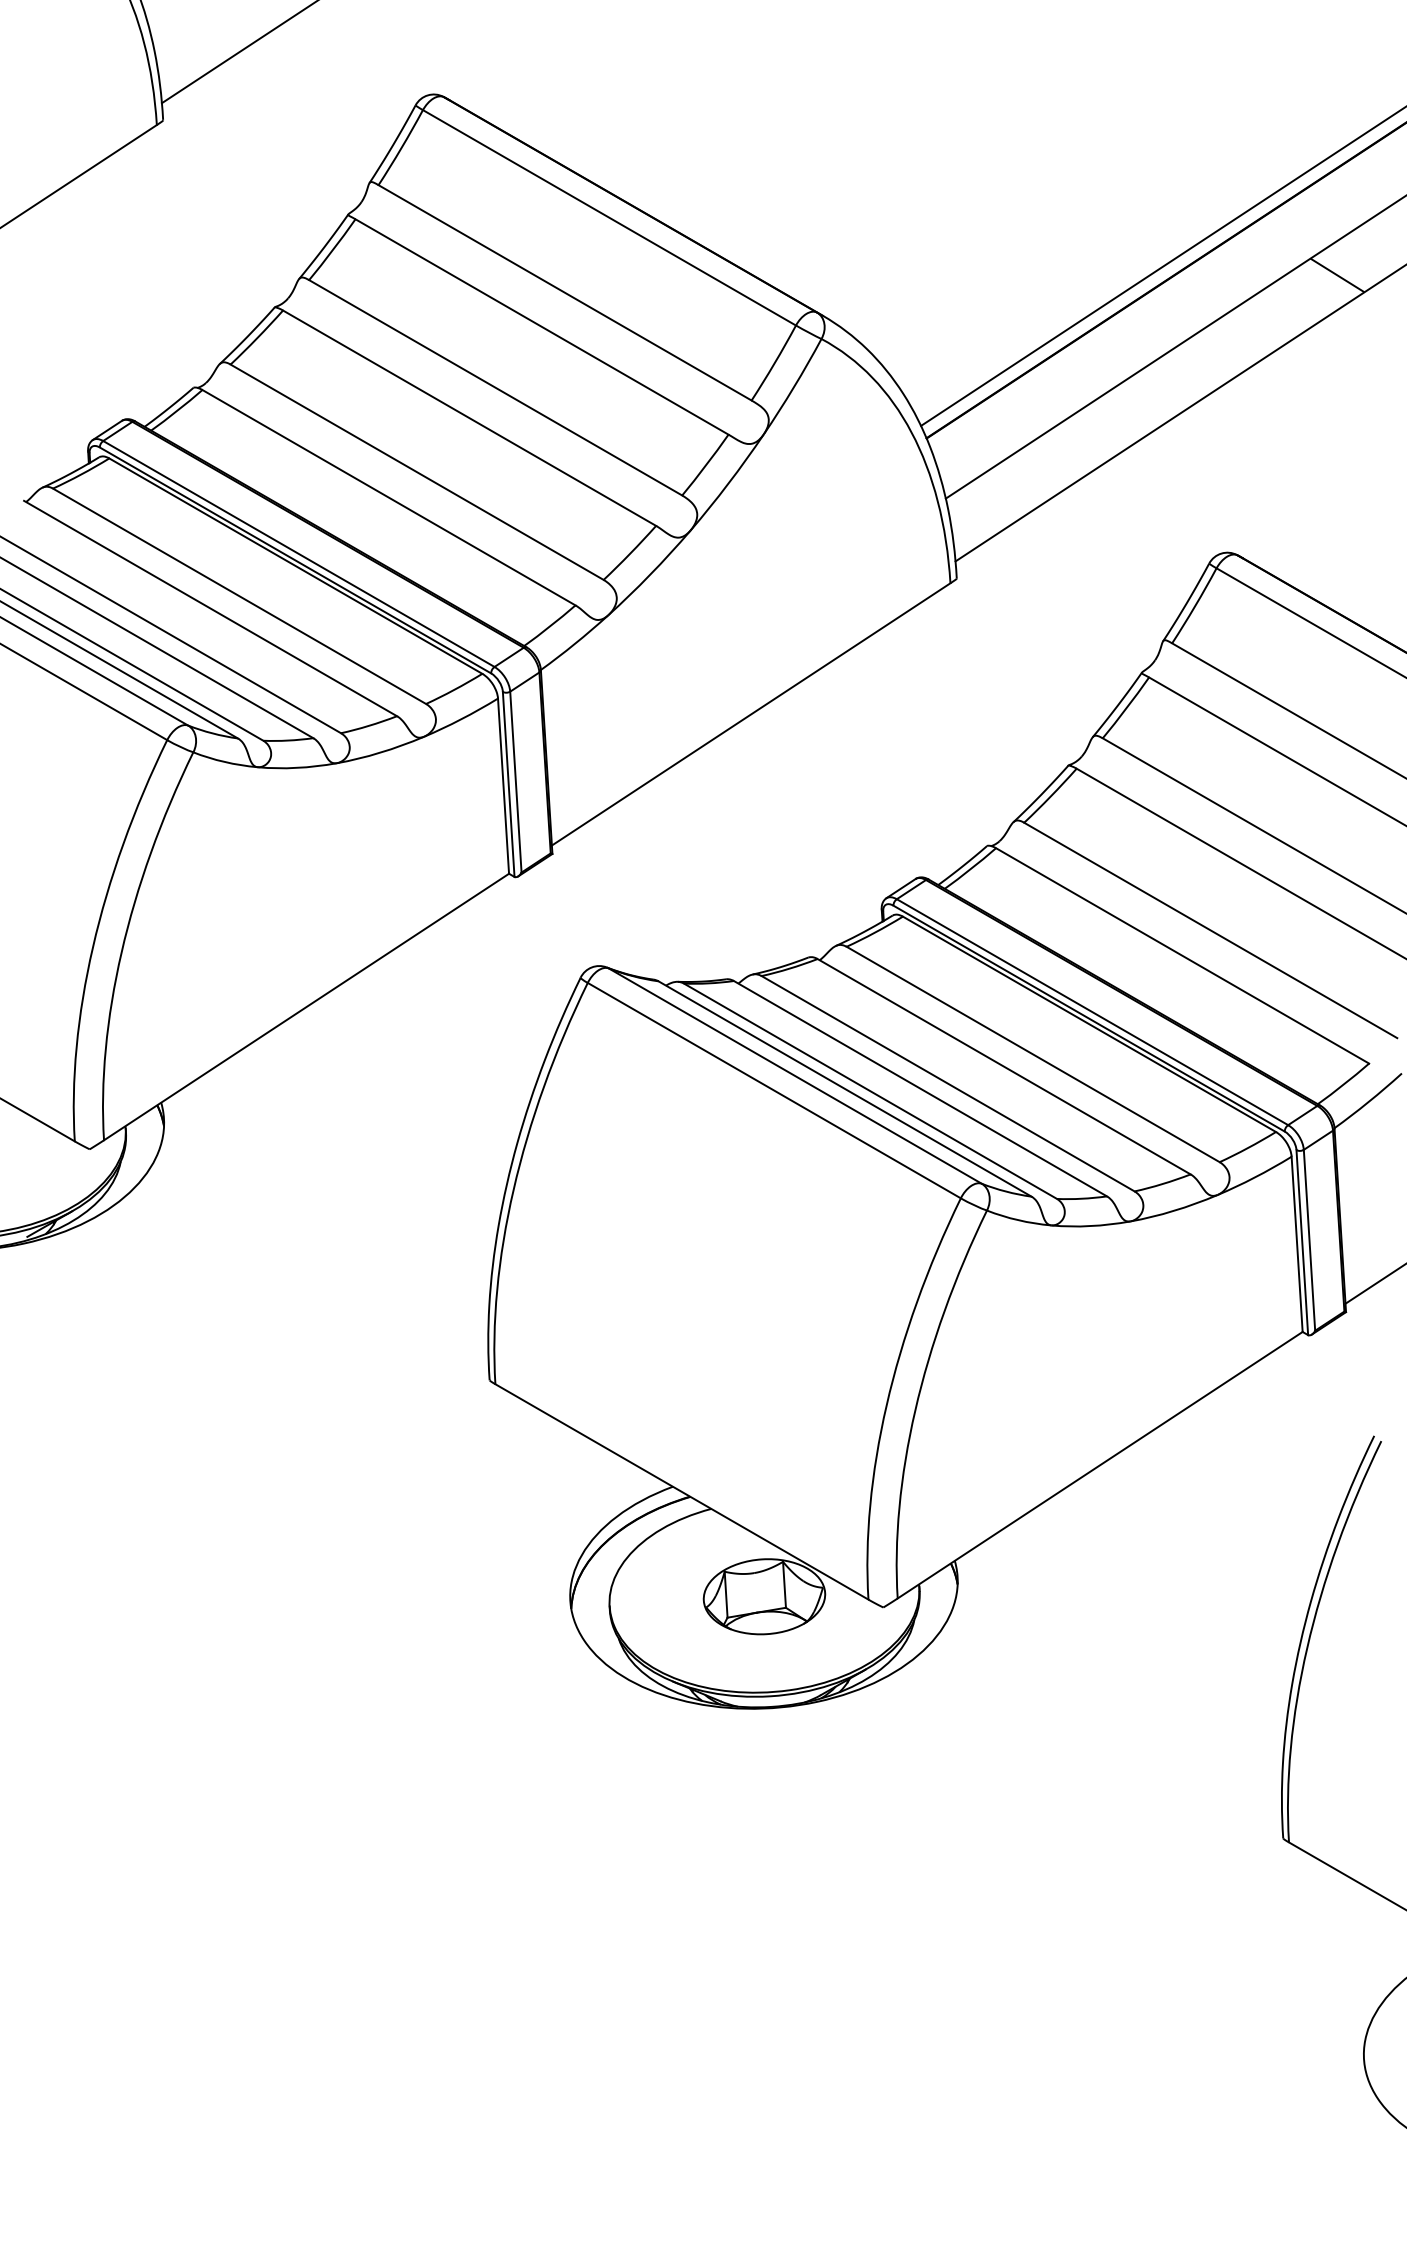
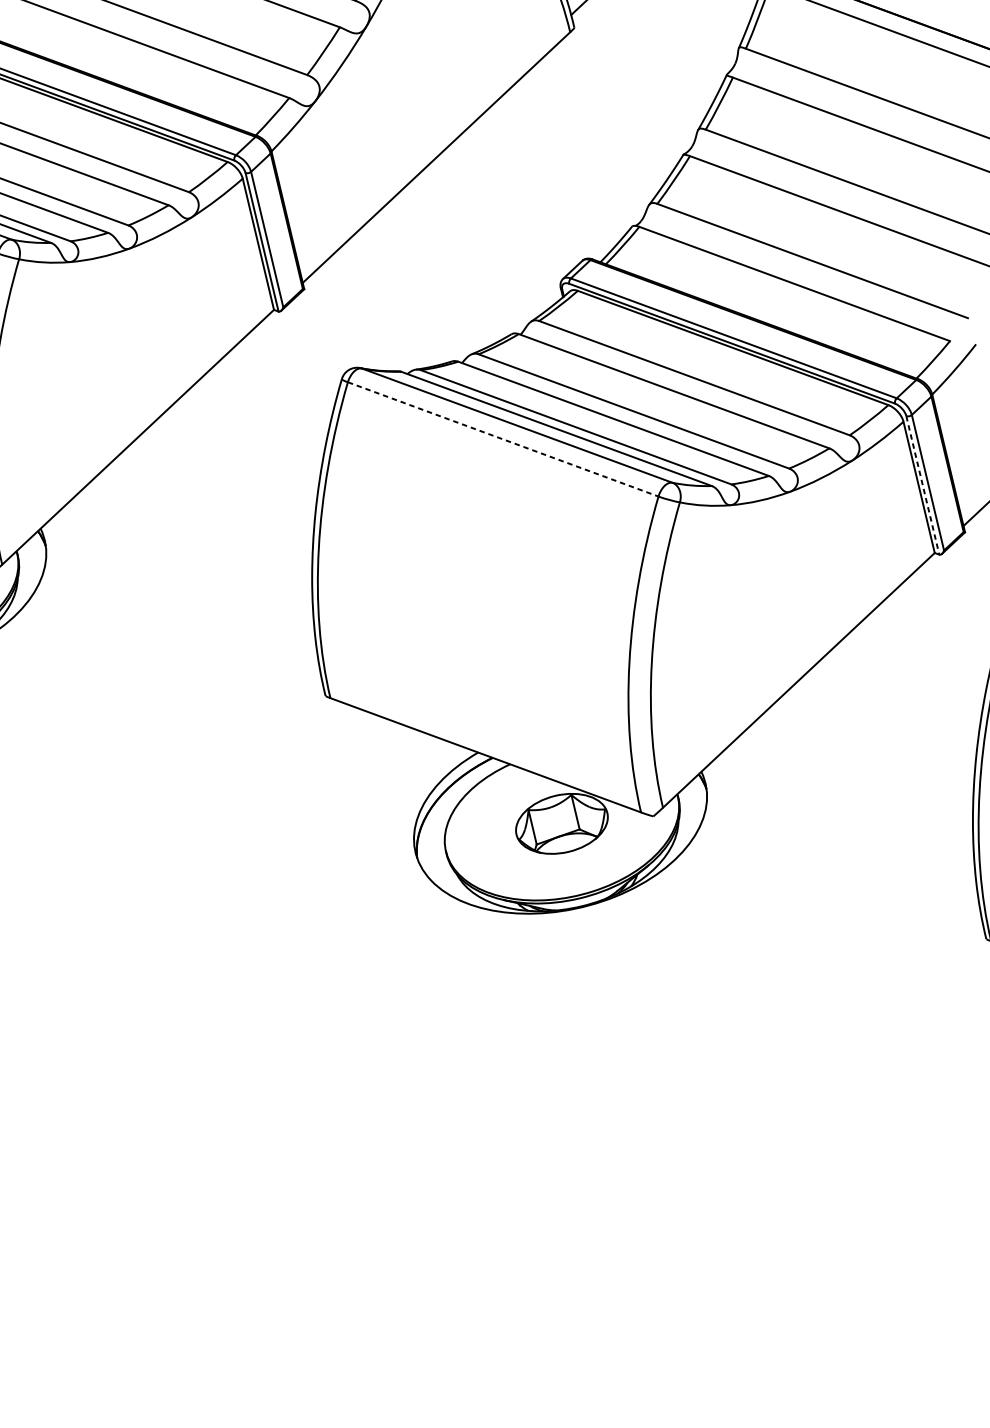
line: (774, 1090) -> (503, 439), solid -> dashed
line: (1302, 1242) -> (922, 485), solid -> dashed

